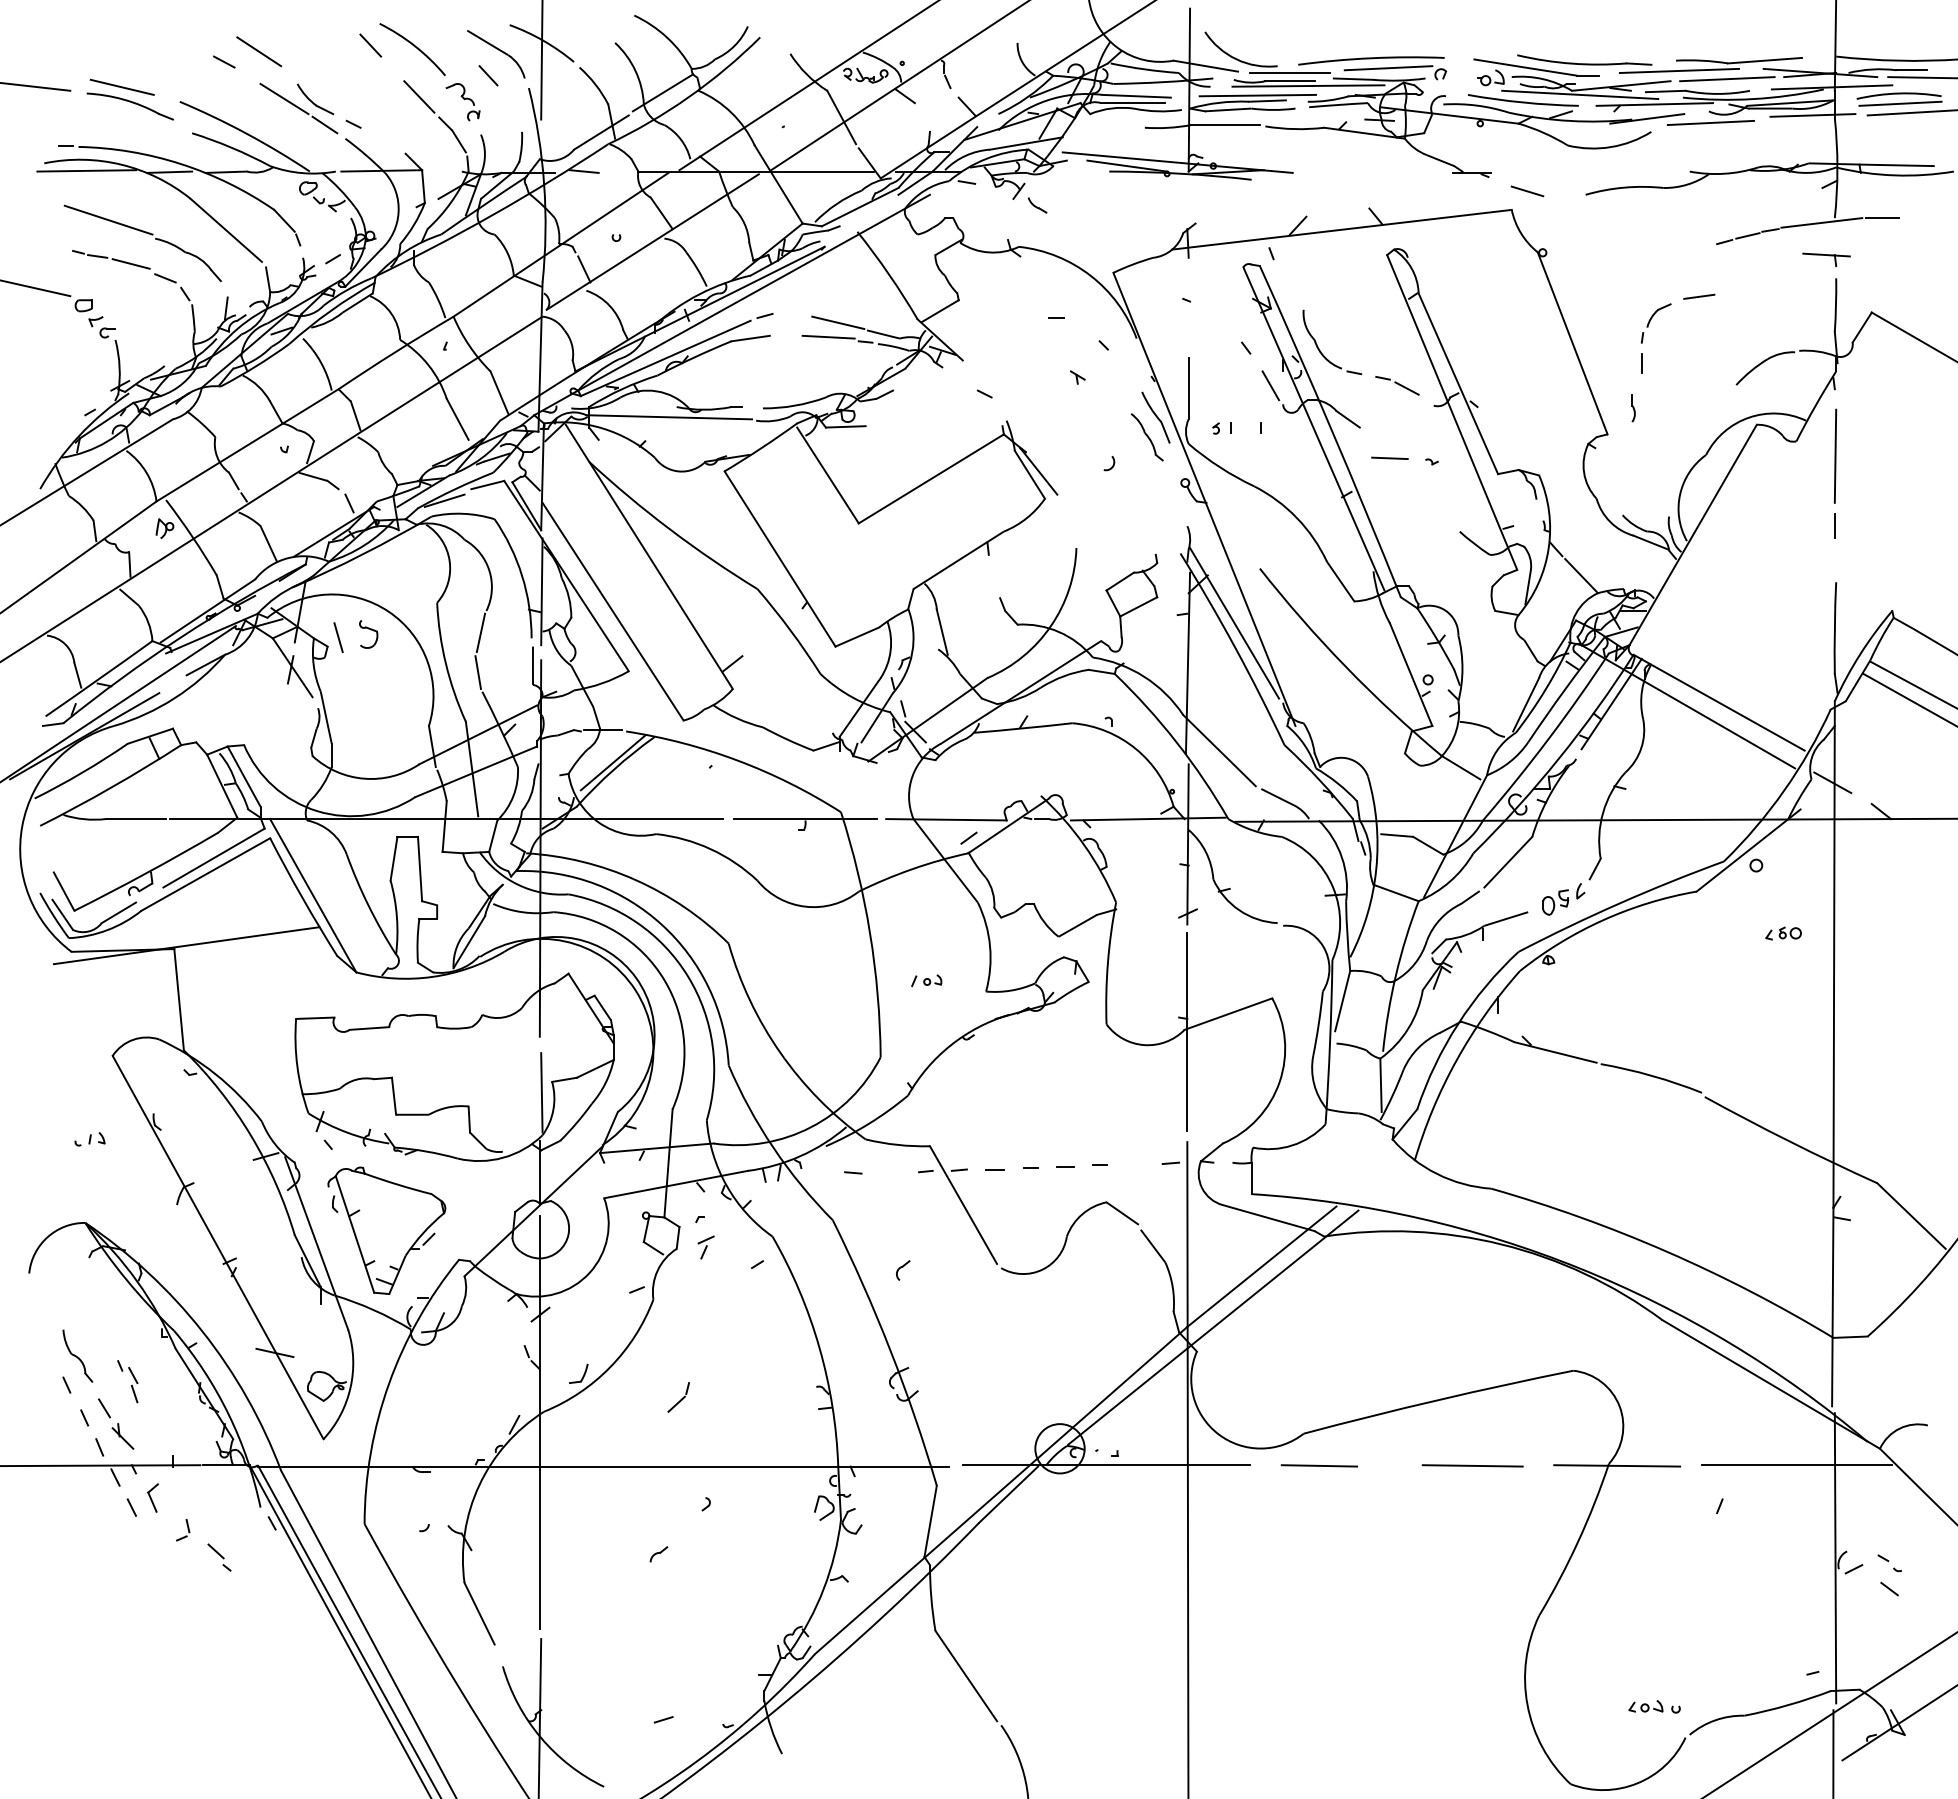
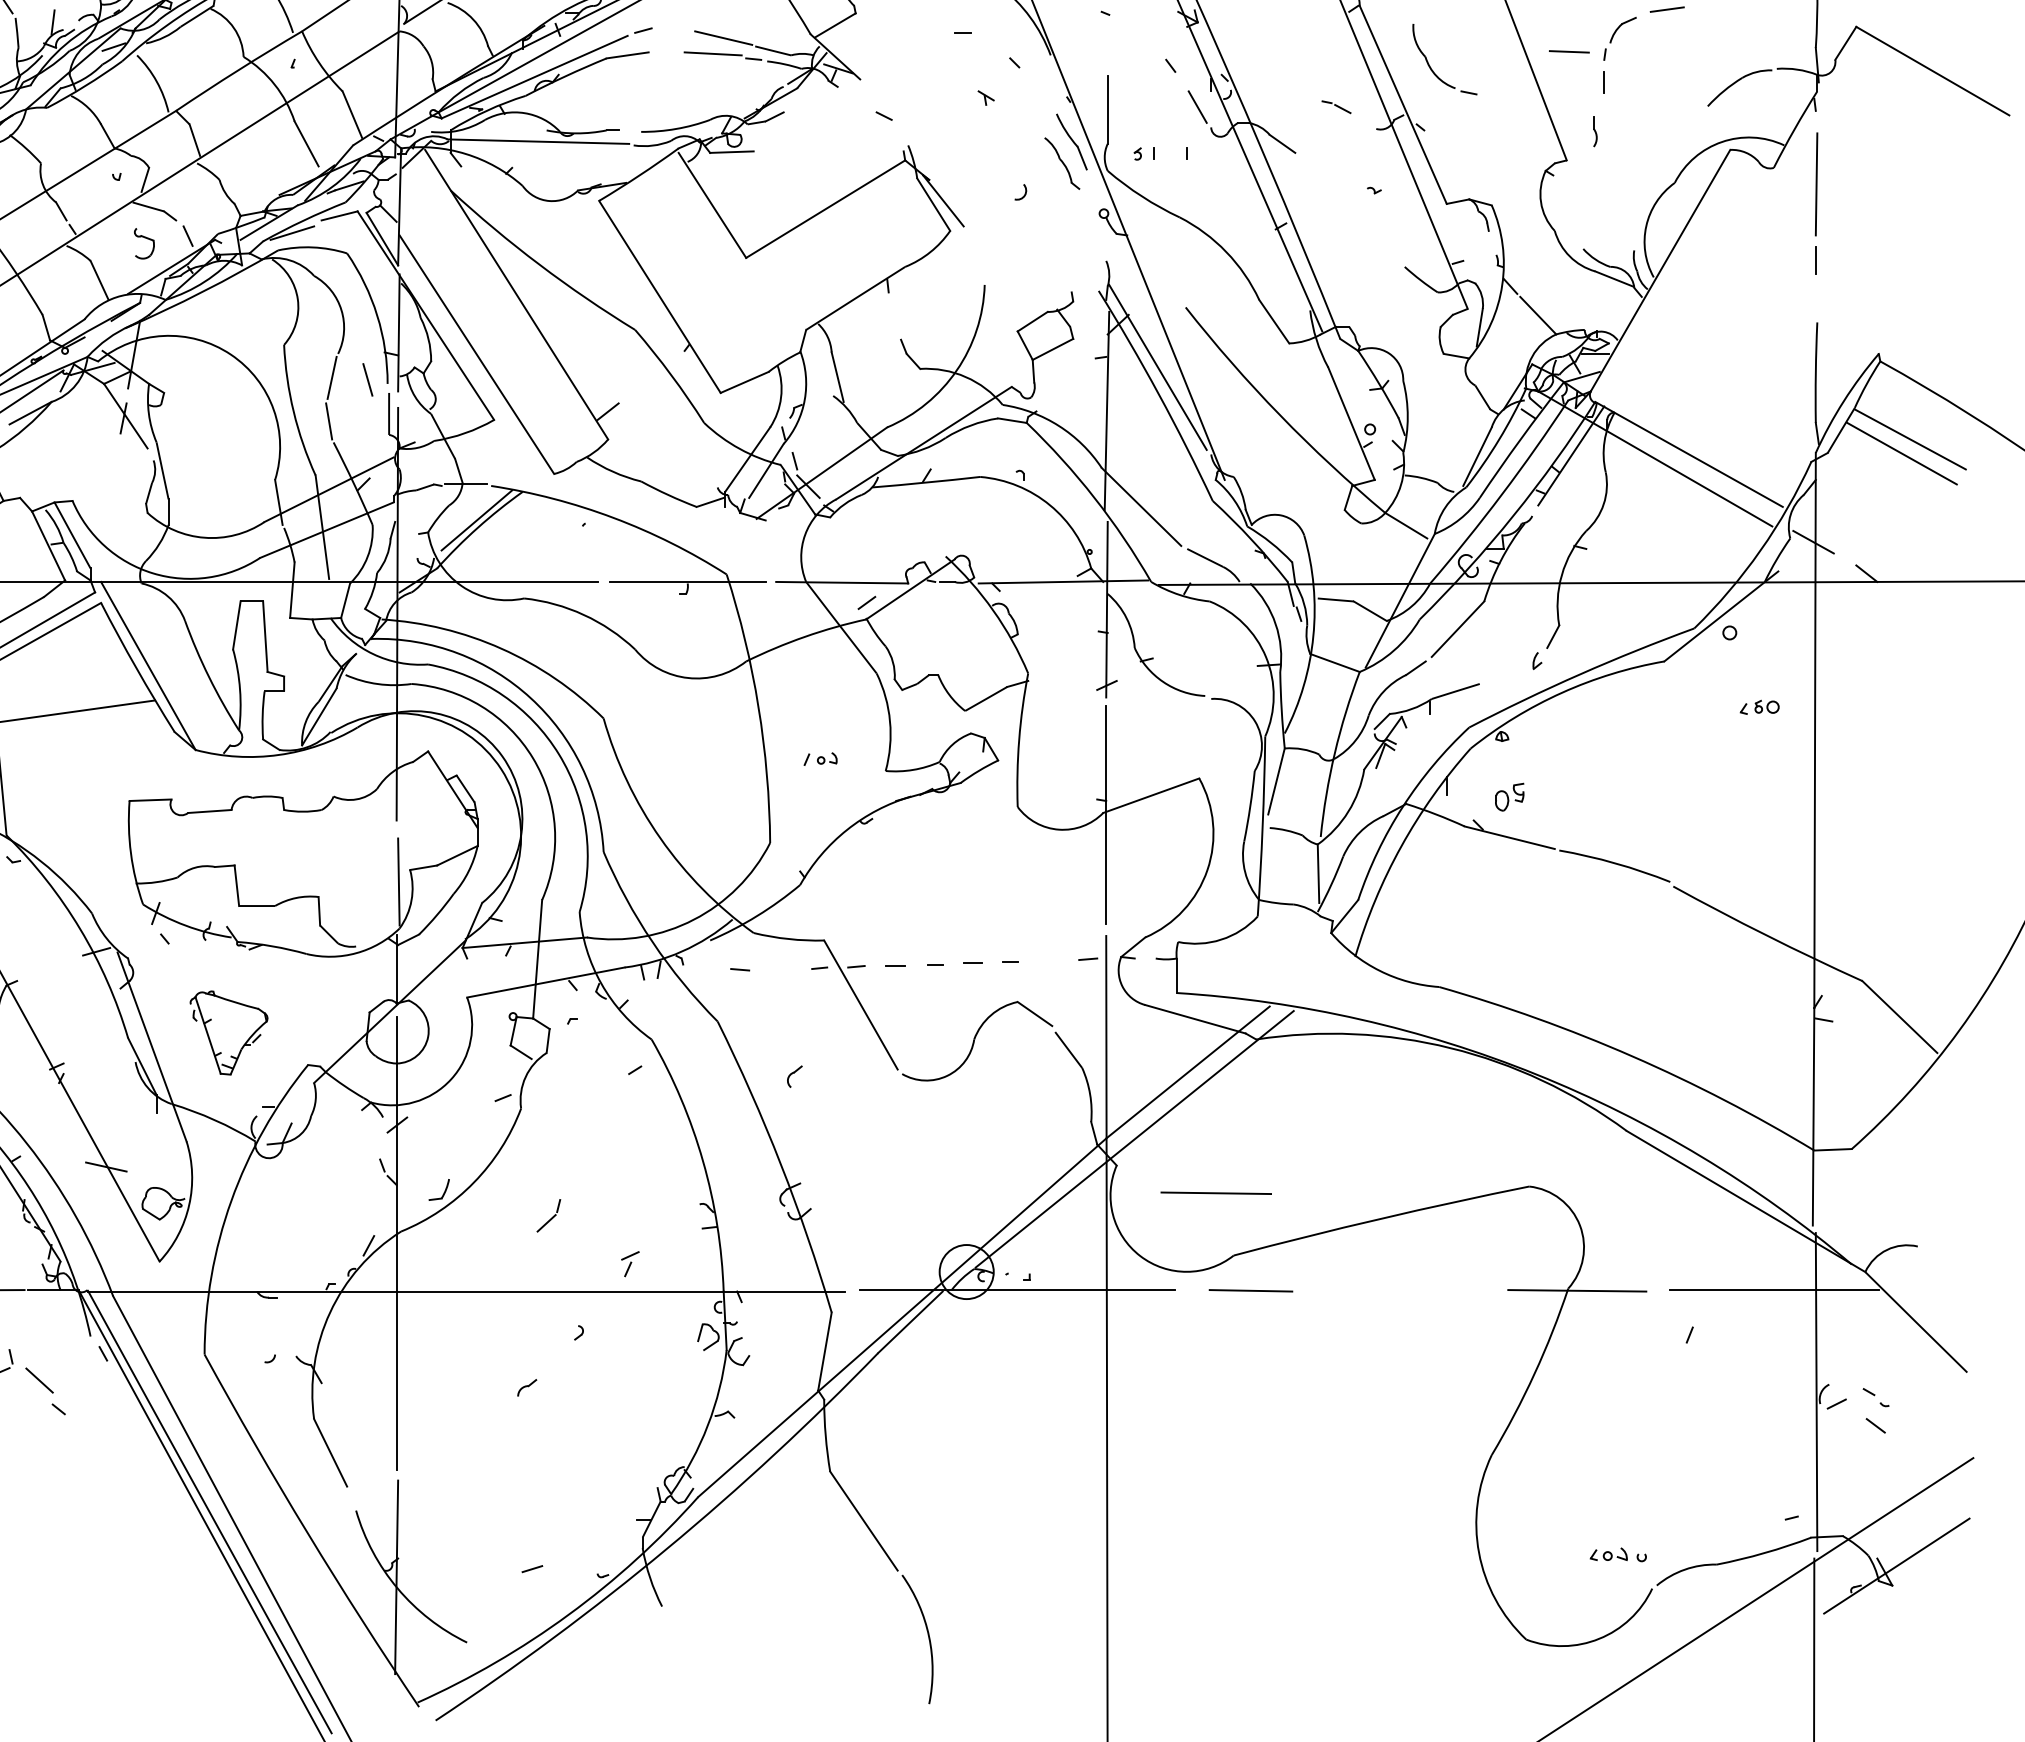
part: (1321, 351) -> (1432, 69), moved
part: (1397, 385) -> (1336, 106), size x0.6
line: (1389, 457) -> (1568, 50), moved
part: (368, 634) -> (144, 243), moved
line: (338, 637) -> (367, 379), moved
part: (1555, 902) -> (1509, 797), moved
part: (386, 1230) -> (228, 1032), size x0.6
part: (705, 1247) -> (629, 1264), moved
line: (1472, 1465) -> (1216, 1192), moved
part: (219, 1557) -> (45, 1391), size x1.6

